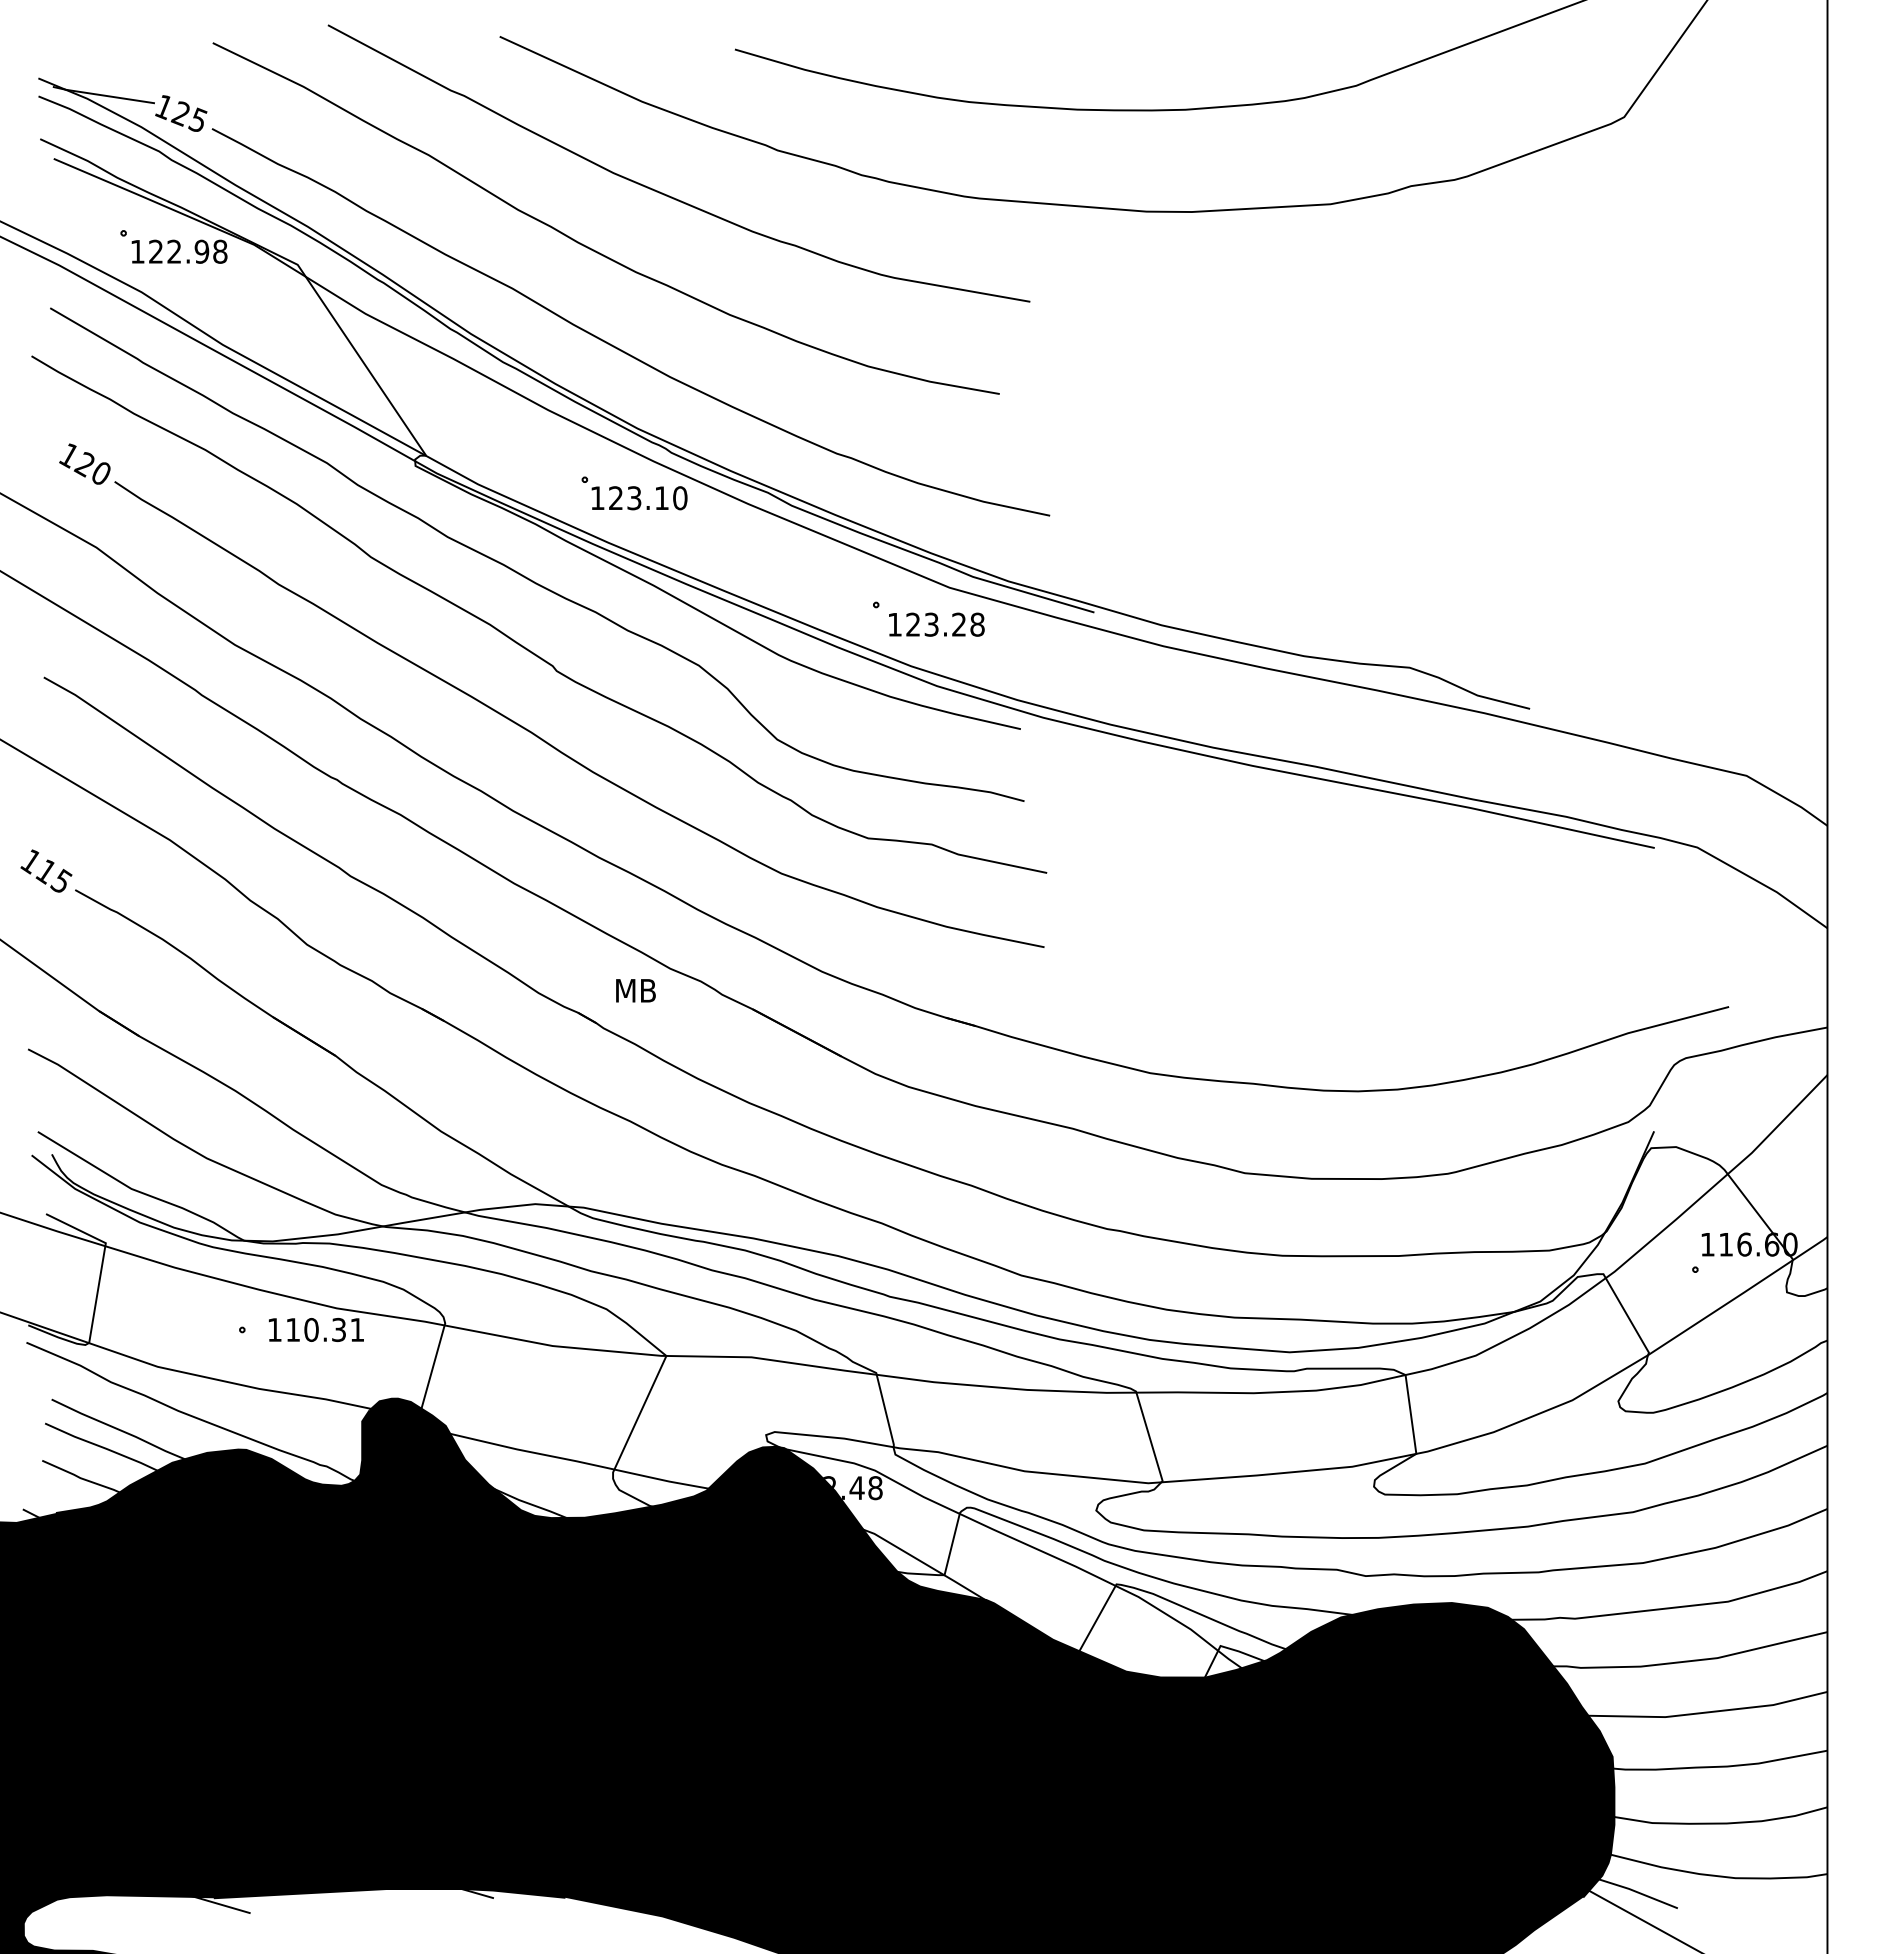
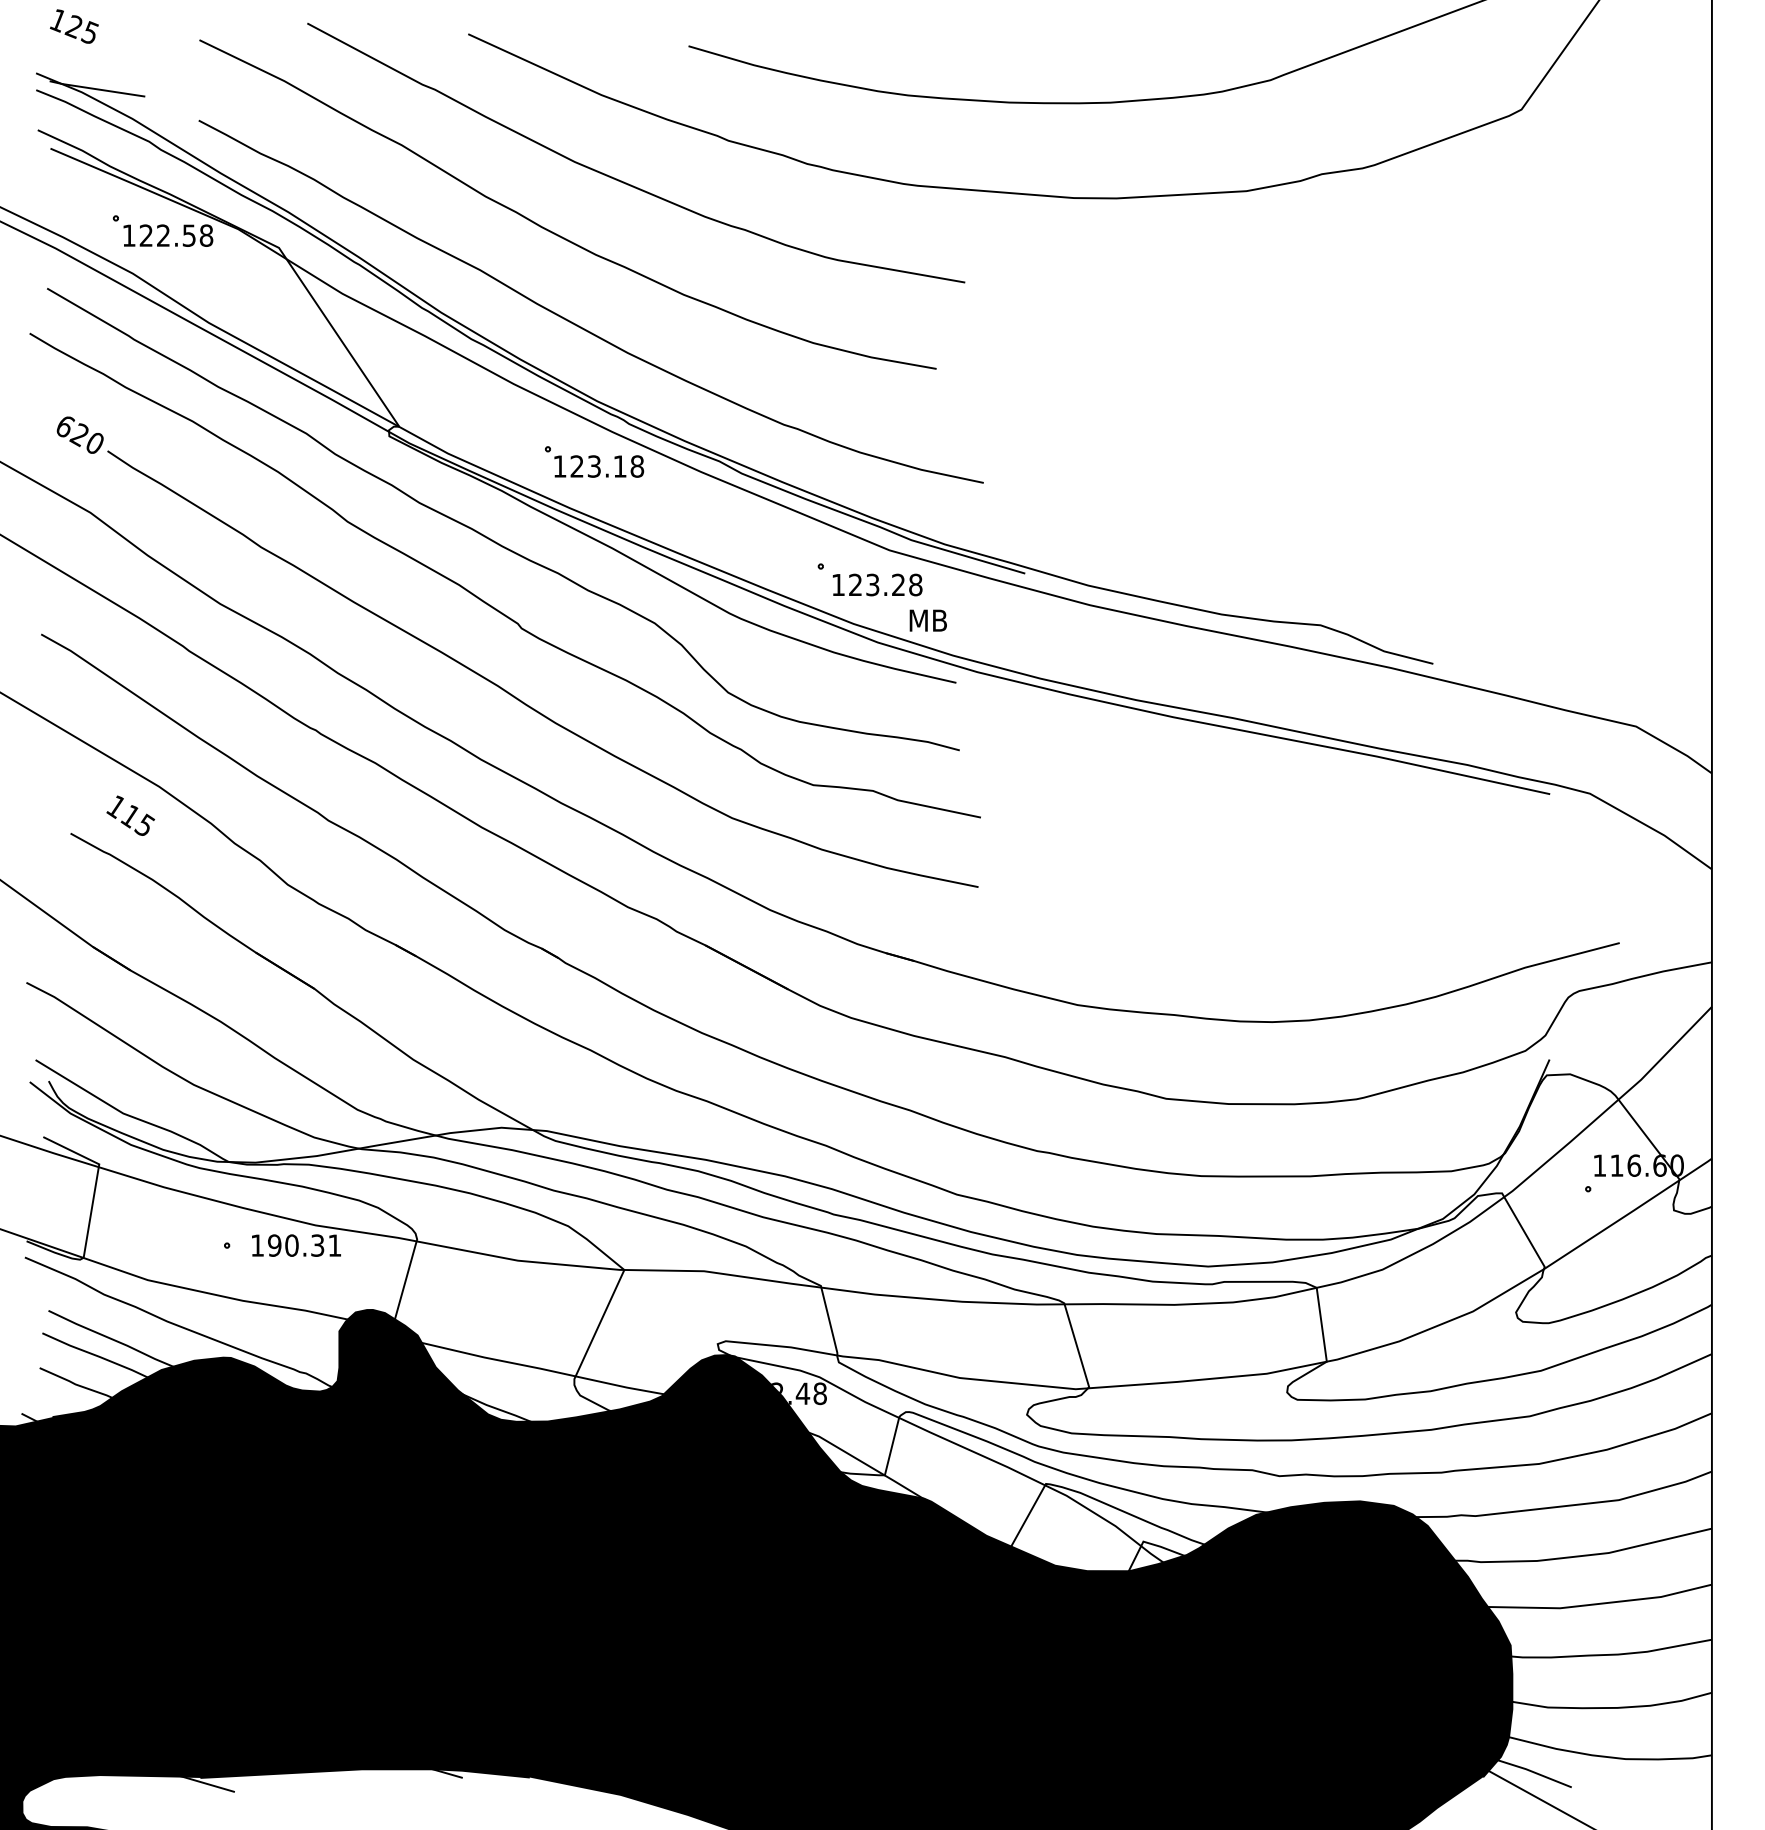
text: (181, 113) -> (74, 26), moved
text: (201, 251) -> (188, 235), 122.98 -> 122.58
text: (69, 455) -> (65, 426), 120 -> 620
text: (680, 497) -> (637, 465), 123.10 -> 123.18
text: (46, 870) -> (130, 815), moved
text: (635, 990) -> (927, 620), moved
text: (293, 1330) -> (275, 1246), 110.31 -> 190.31

